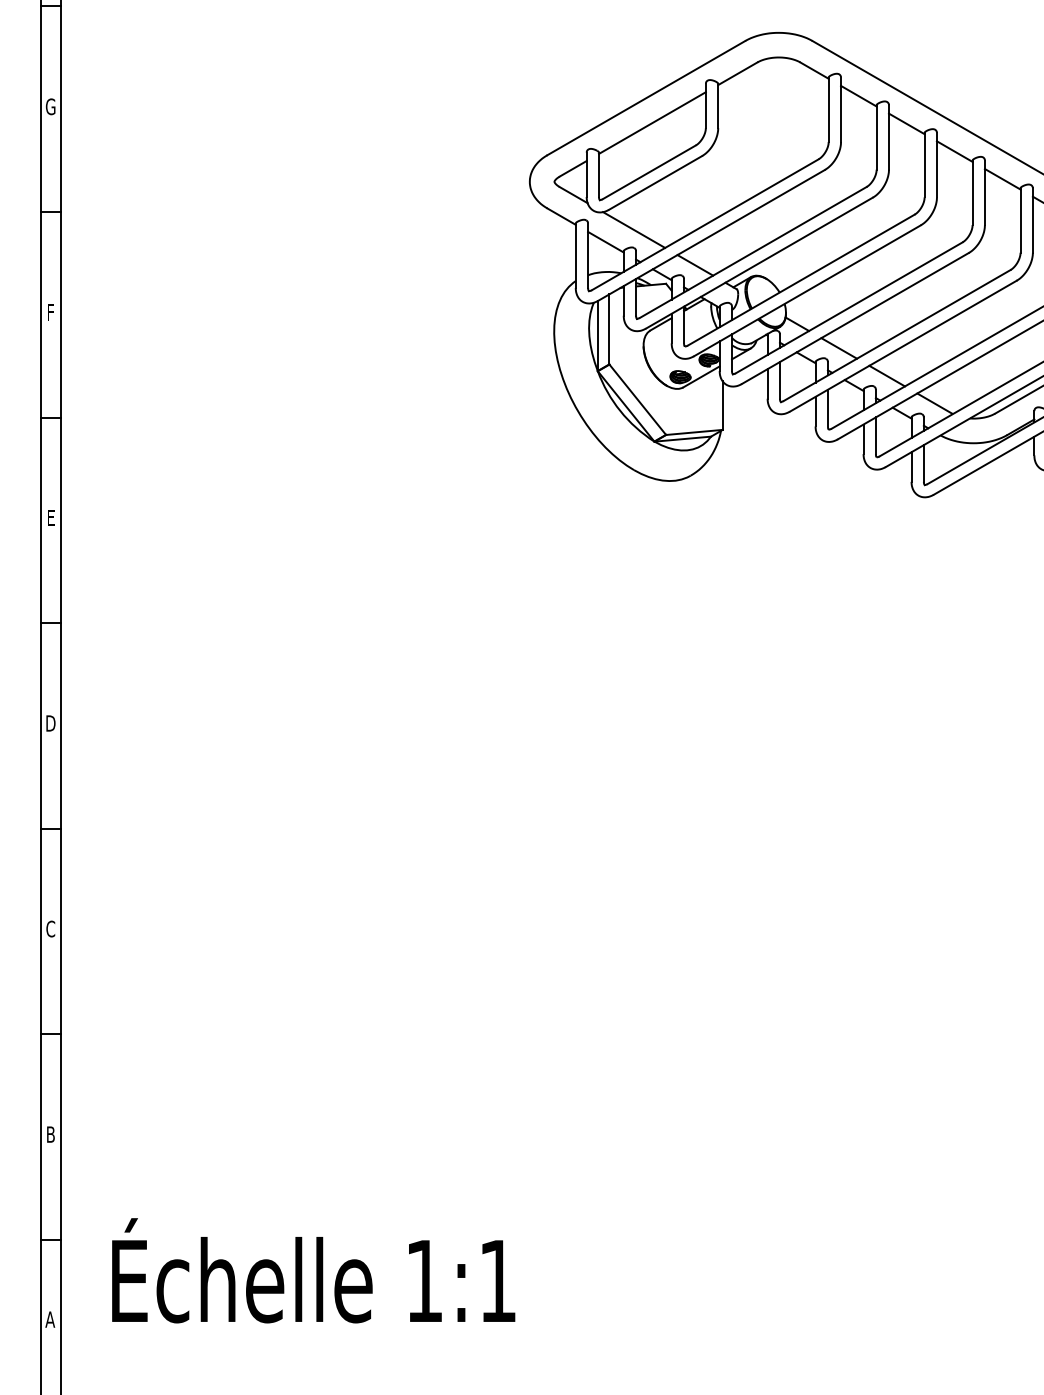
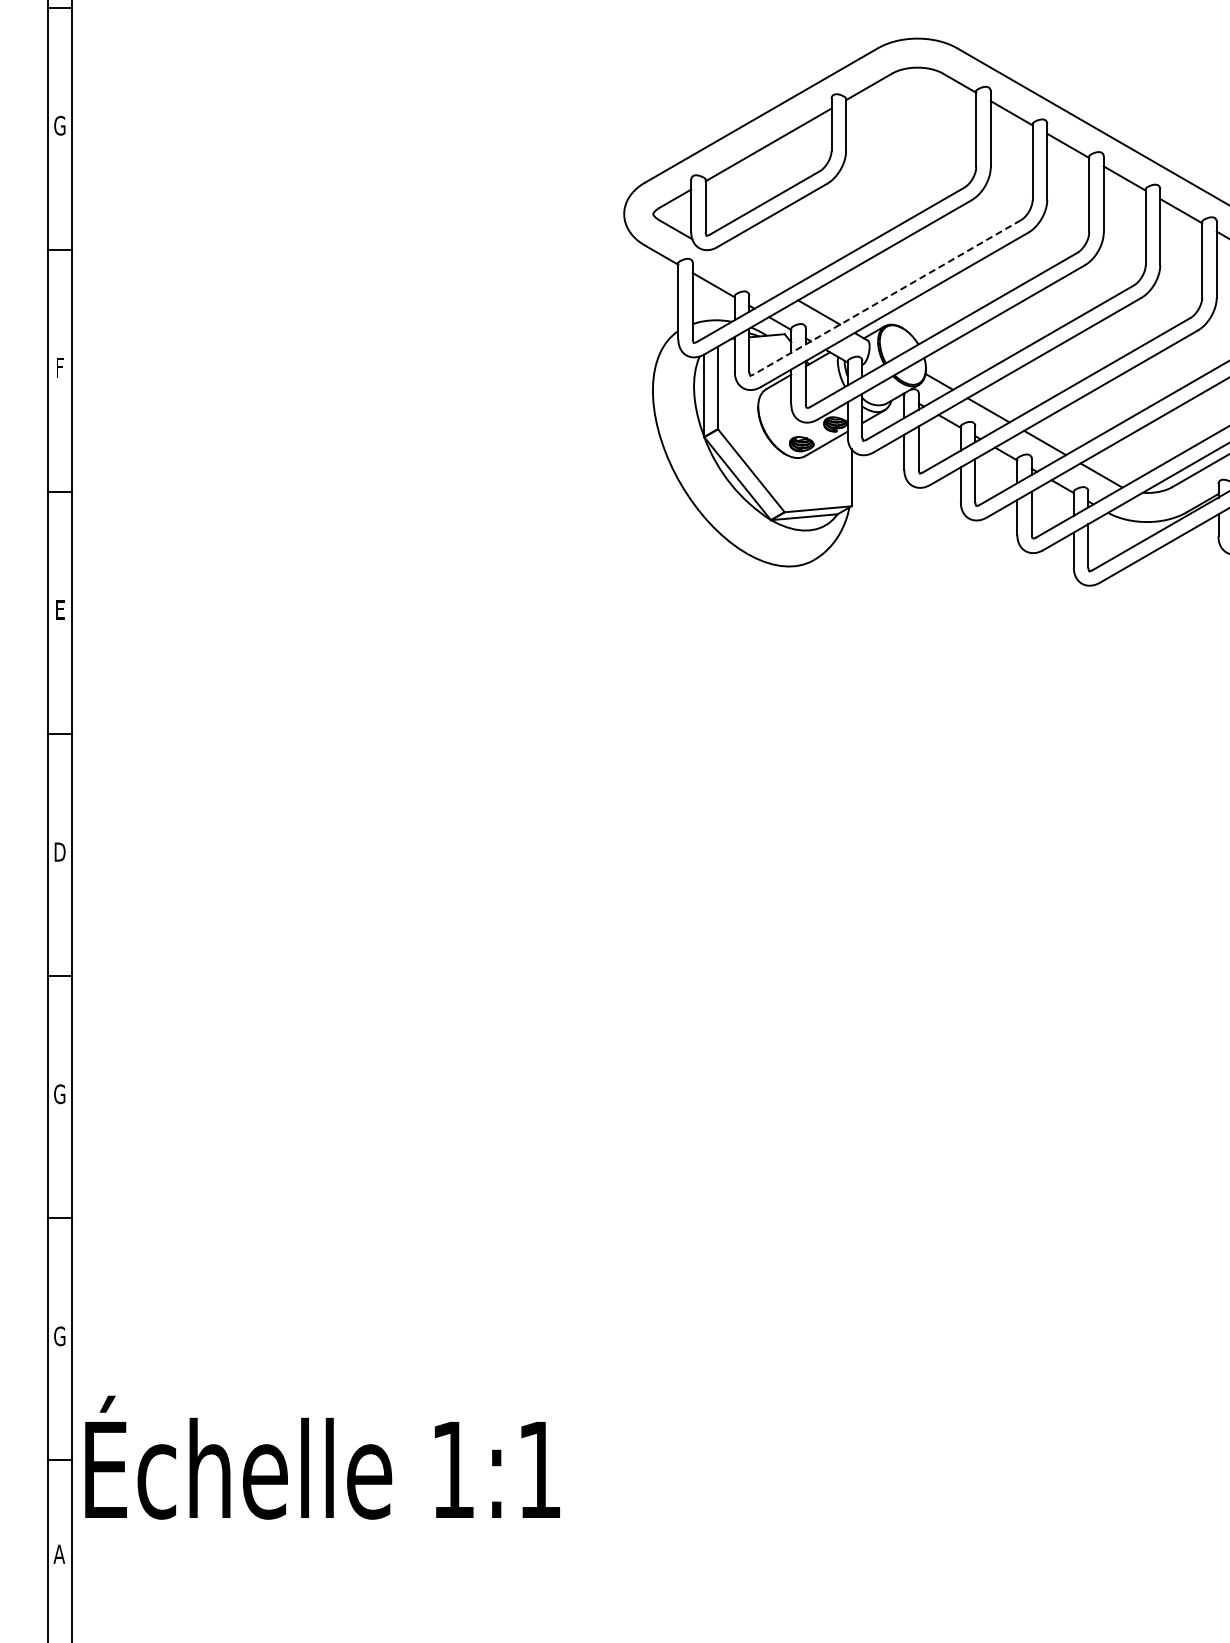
line: (633, 229) -> (746, 270), removed
line: (752, 252) -> (886, 297), solid -> dashed
text: (50, 928) -> (59, 1093), C -> G
text: (50, 1134) -> (59, 1336), B -> G
text: (313, 1270) -> (322, 1457), moved

